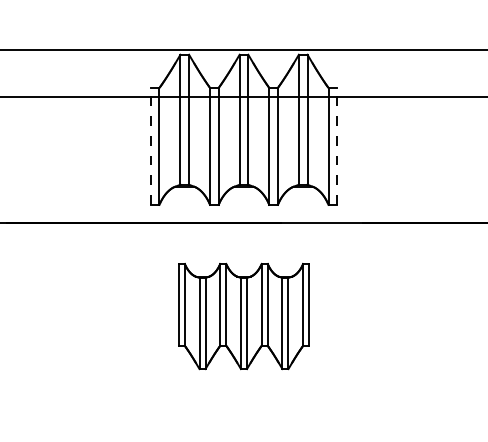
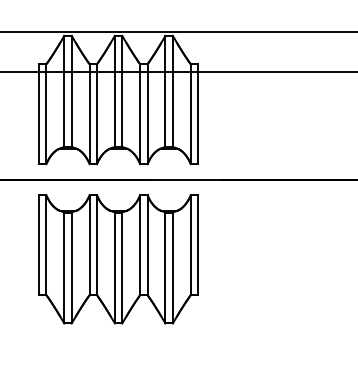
line: (150, 145) -> (38, 113), dashed -> solid
line: (337, 145) -> (198, 113), dashed -> solid
part: (243, 316) -> (118, 259), size x1.43

